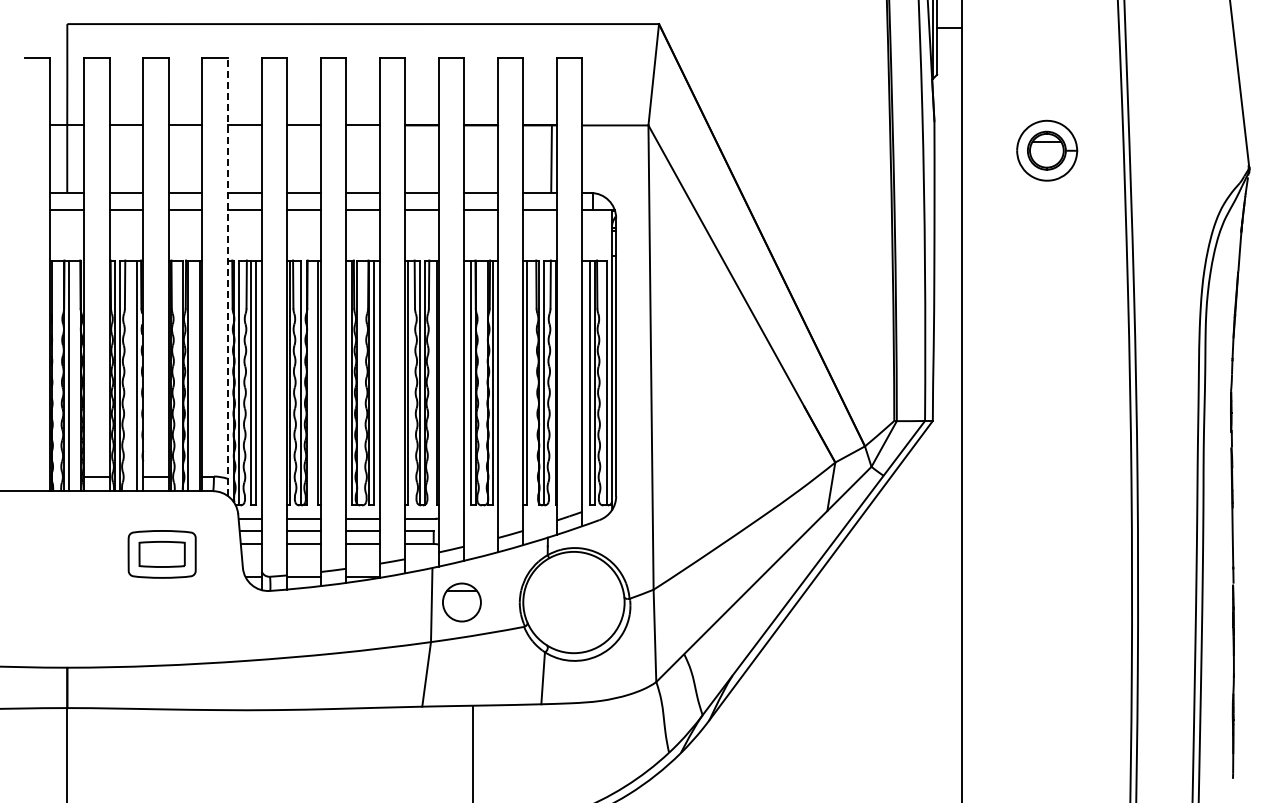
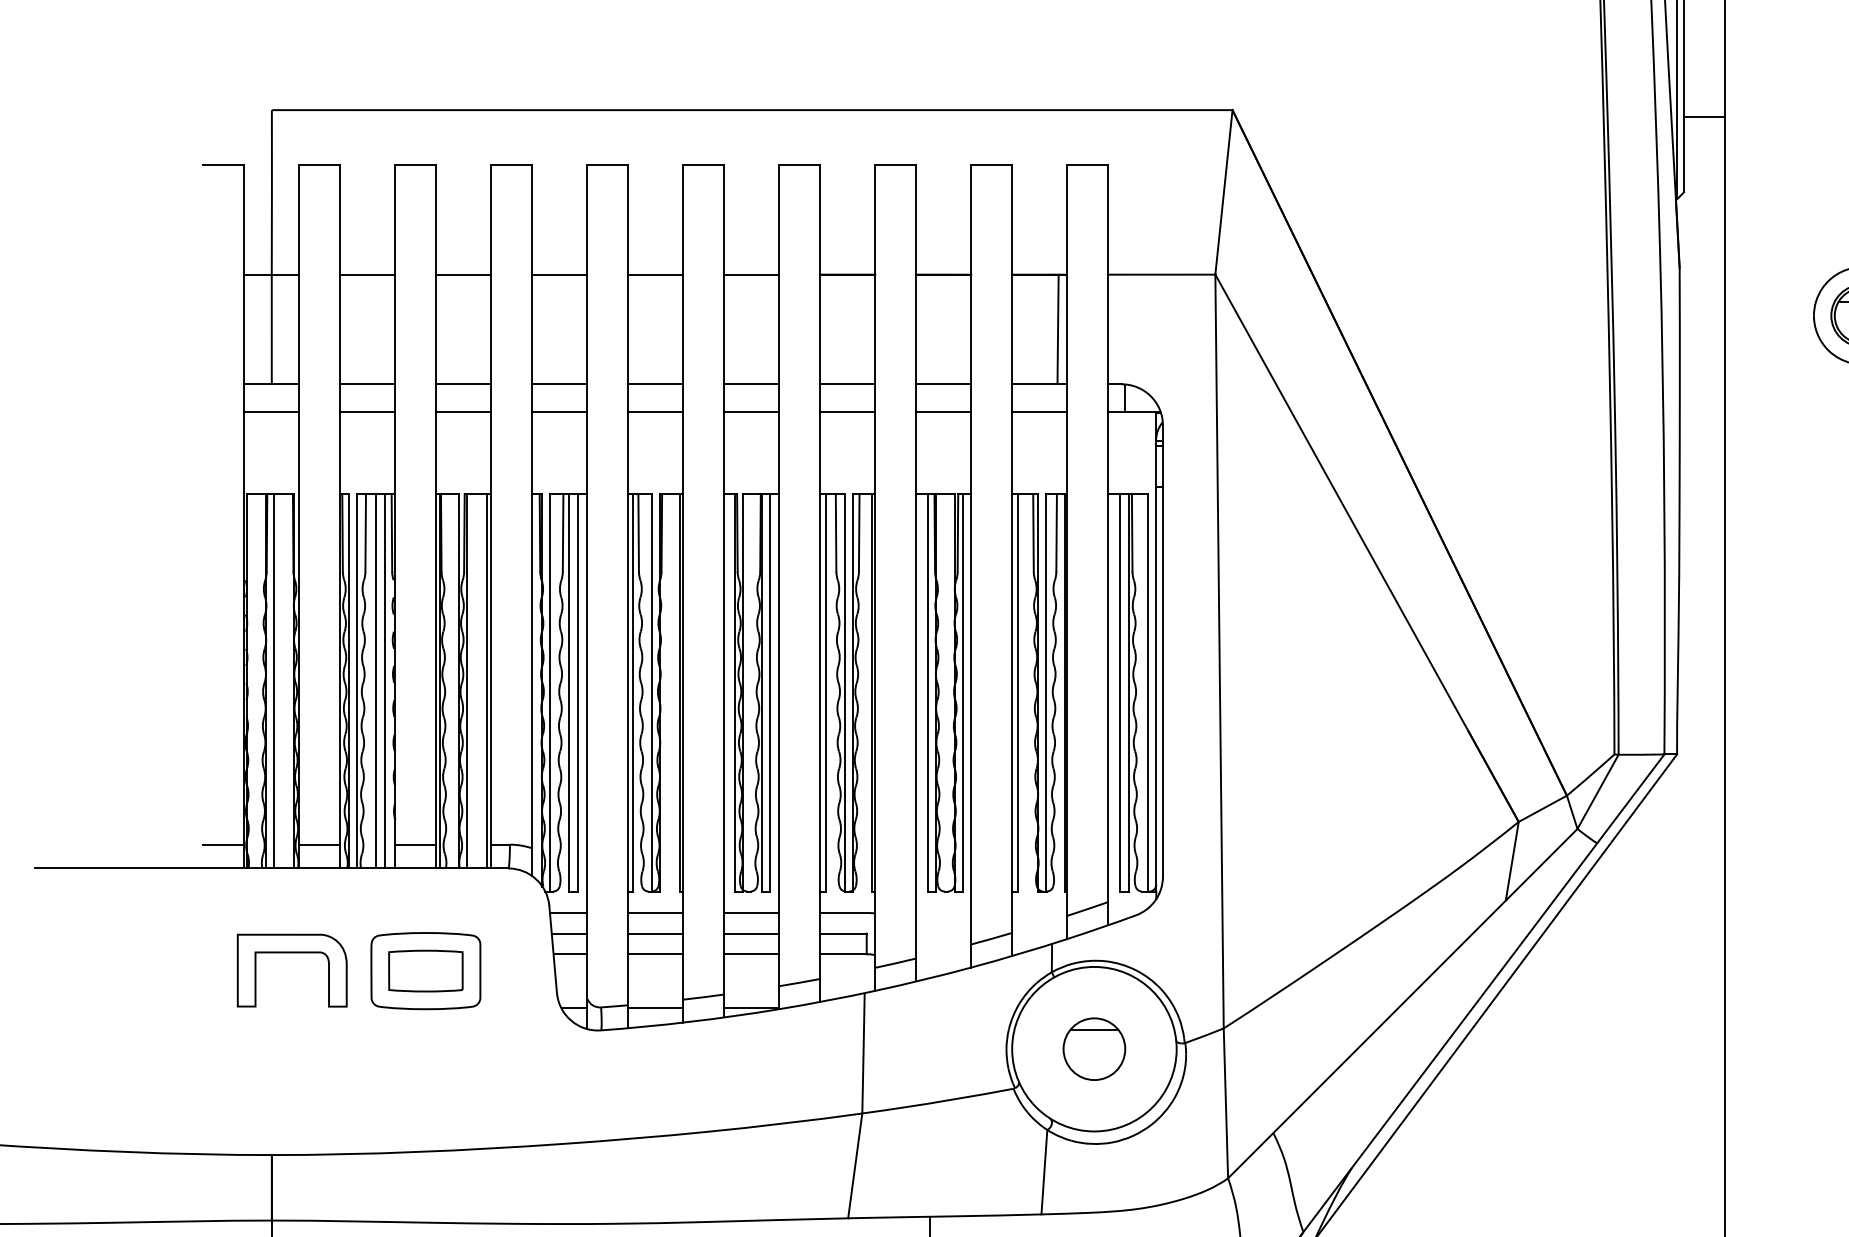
line: (227, 276) -> (531, 519), dashed -> solid
line: (131, 375) -> (376, 680), added
line: (37, 476) -> (223, 844), added
part: (79, 543) -> (291, 953), added
part: (461, 602) -> (1093, 1049), moved

